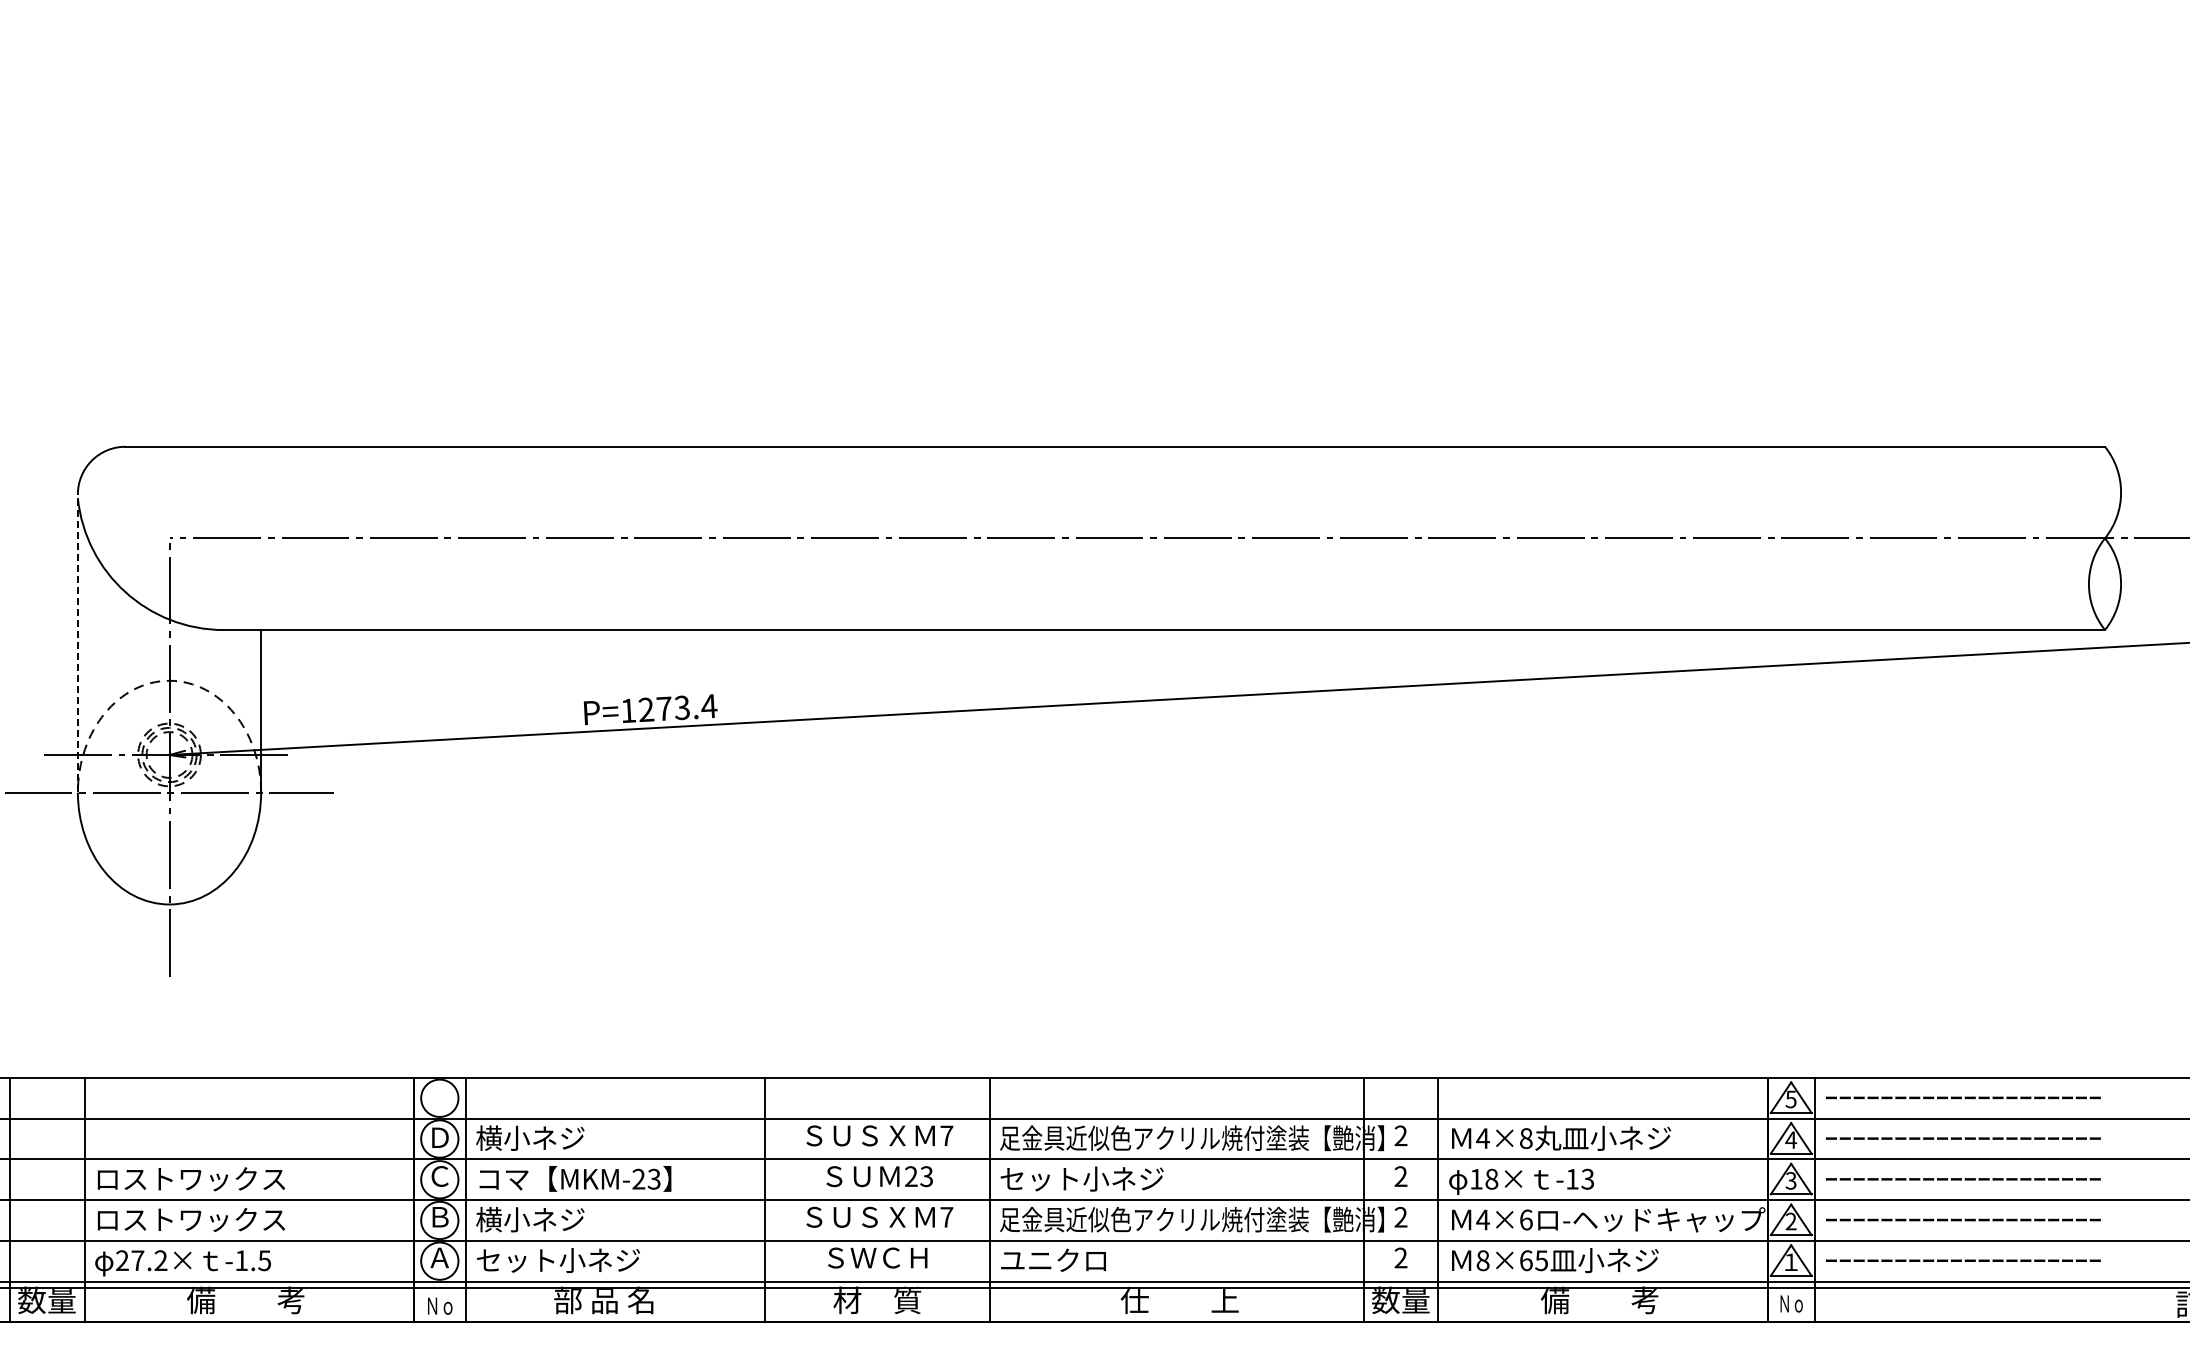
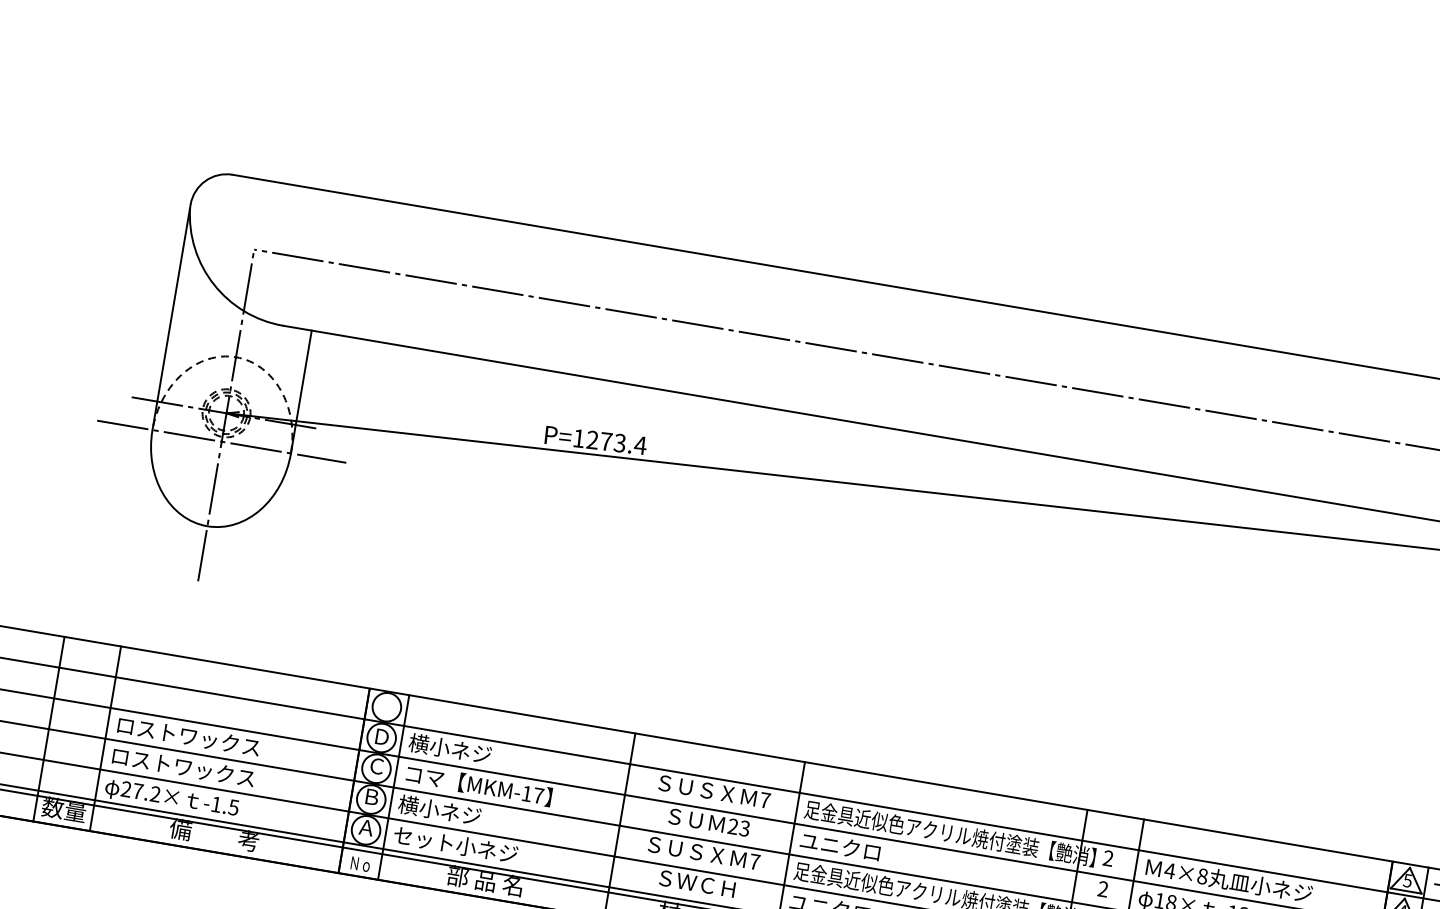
line: (77, 643) -> (171, 317), dashed -> solid
text: (646, 1178) -> (532, 794), MKM-23 -> MKM-17
text: (1081, 1178) -> (861, 849), セット小ネジ -> ユニクロ

